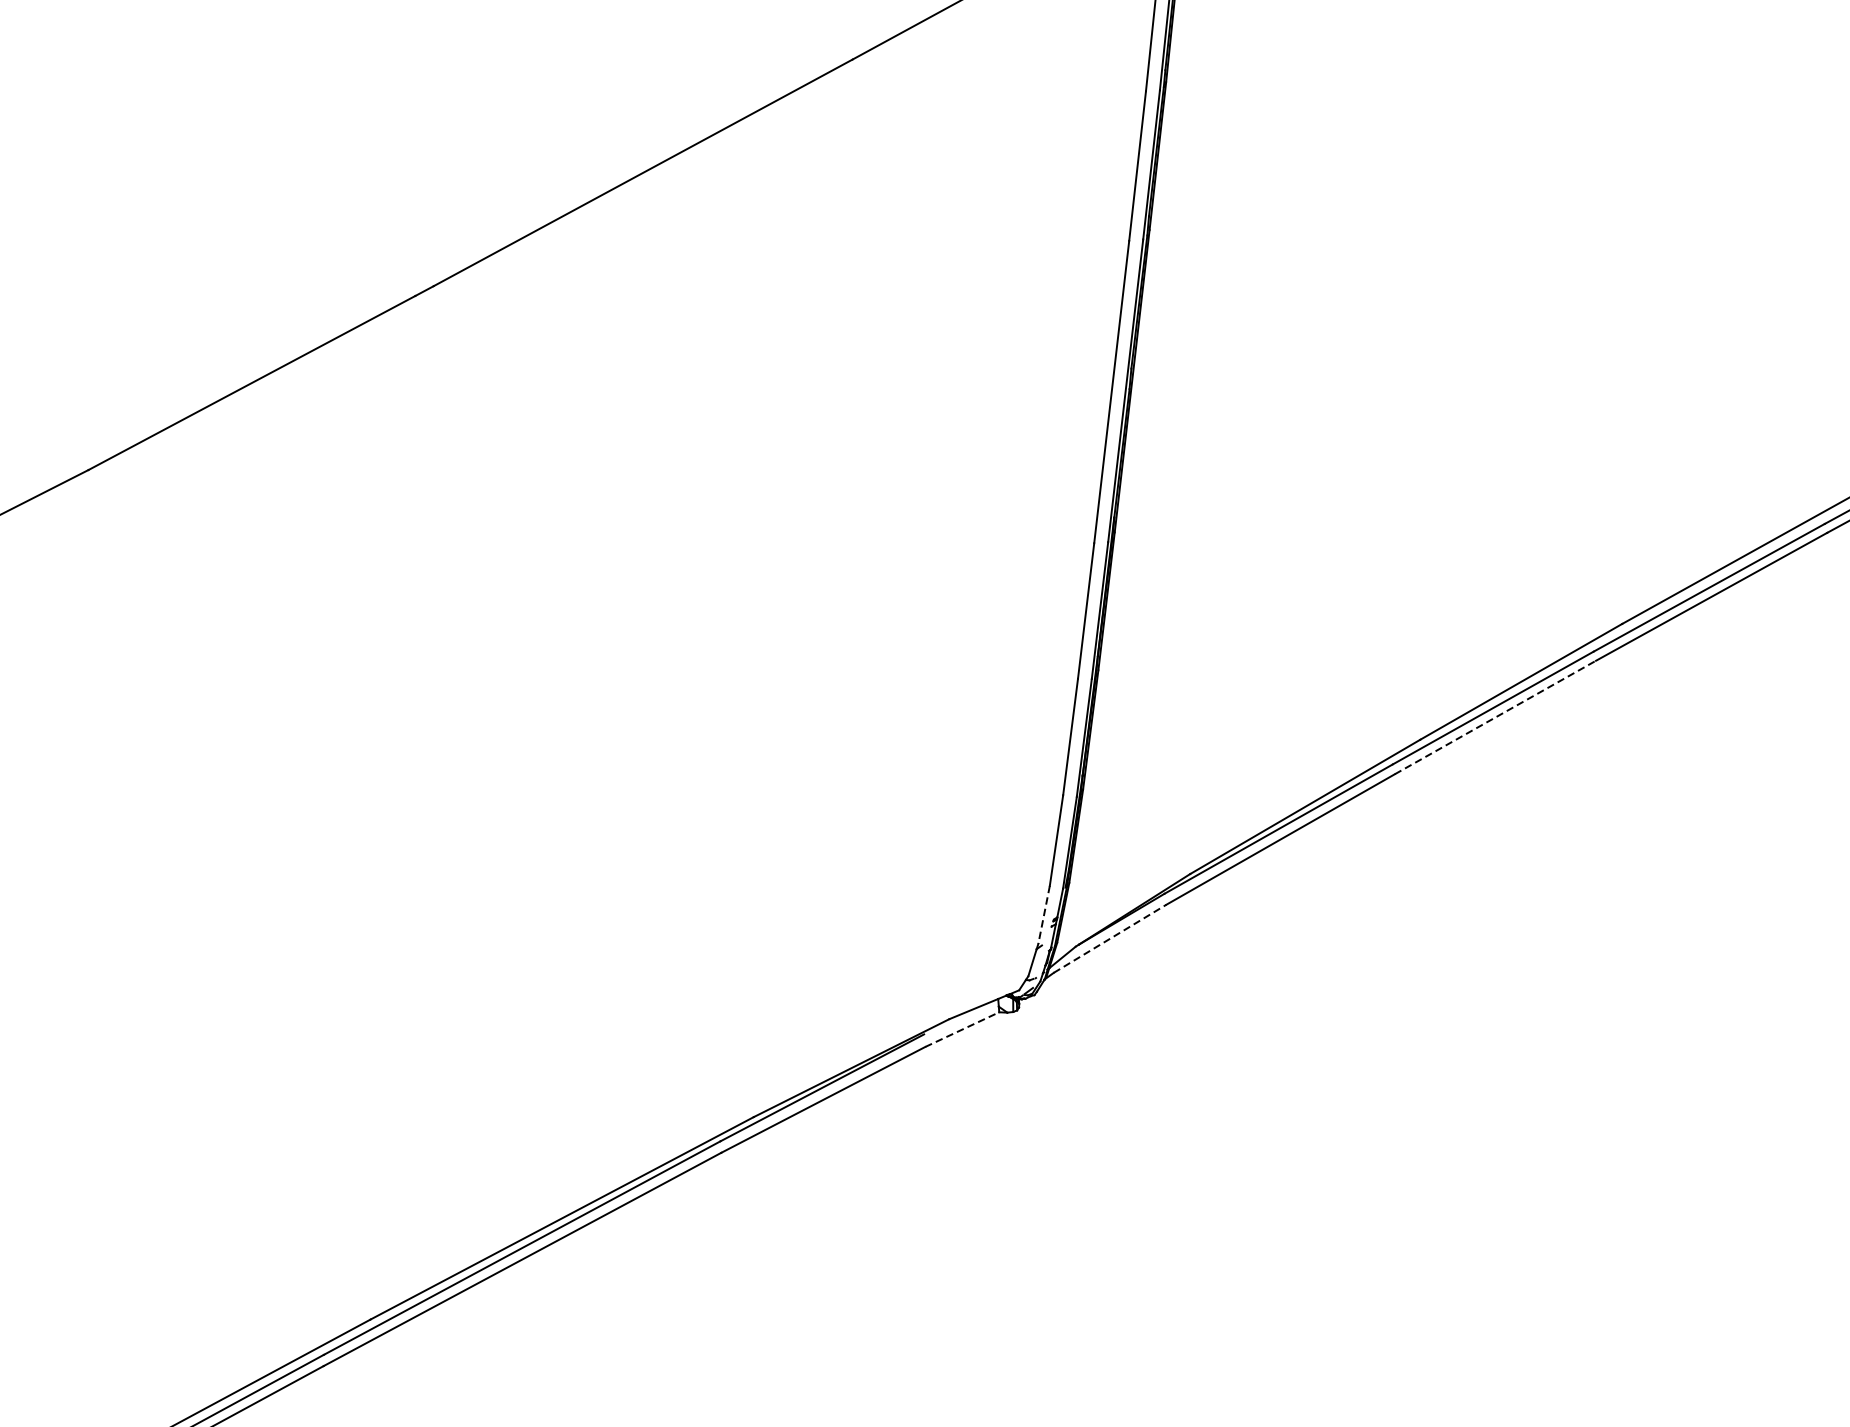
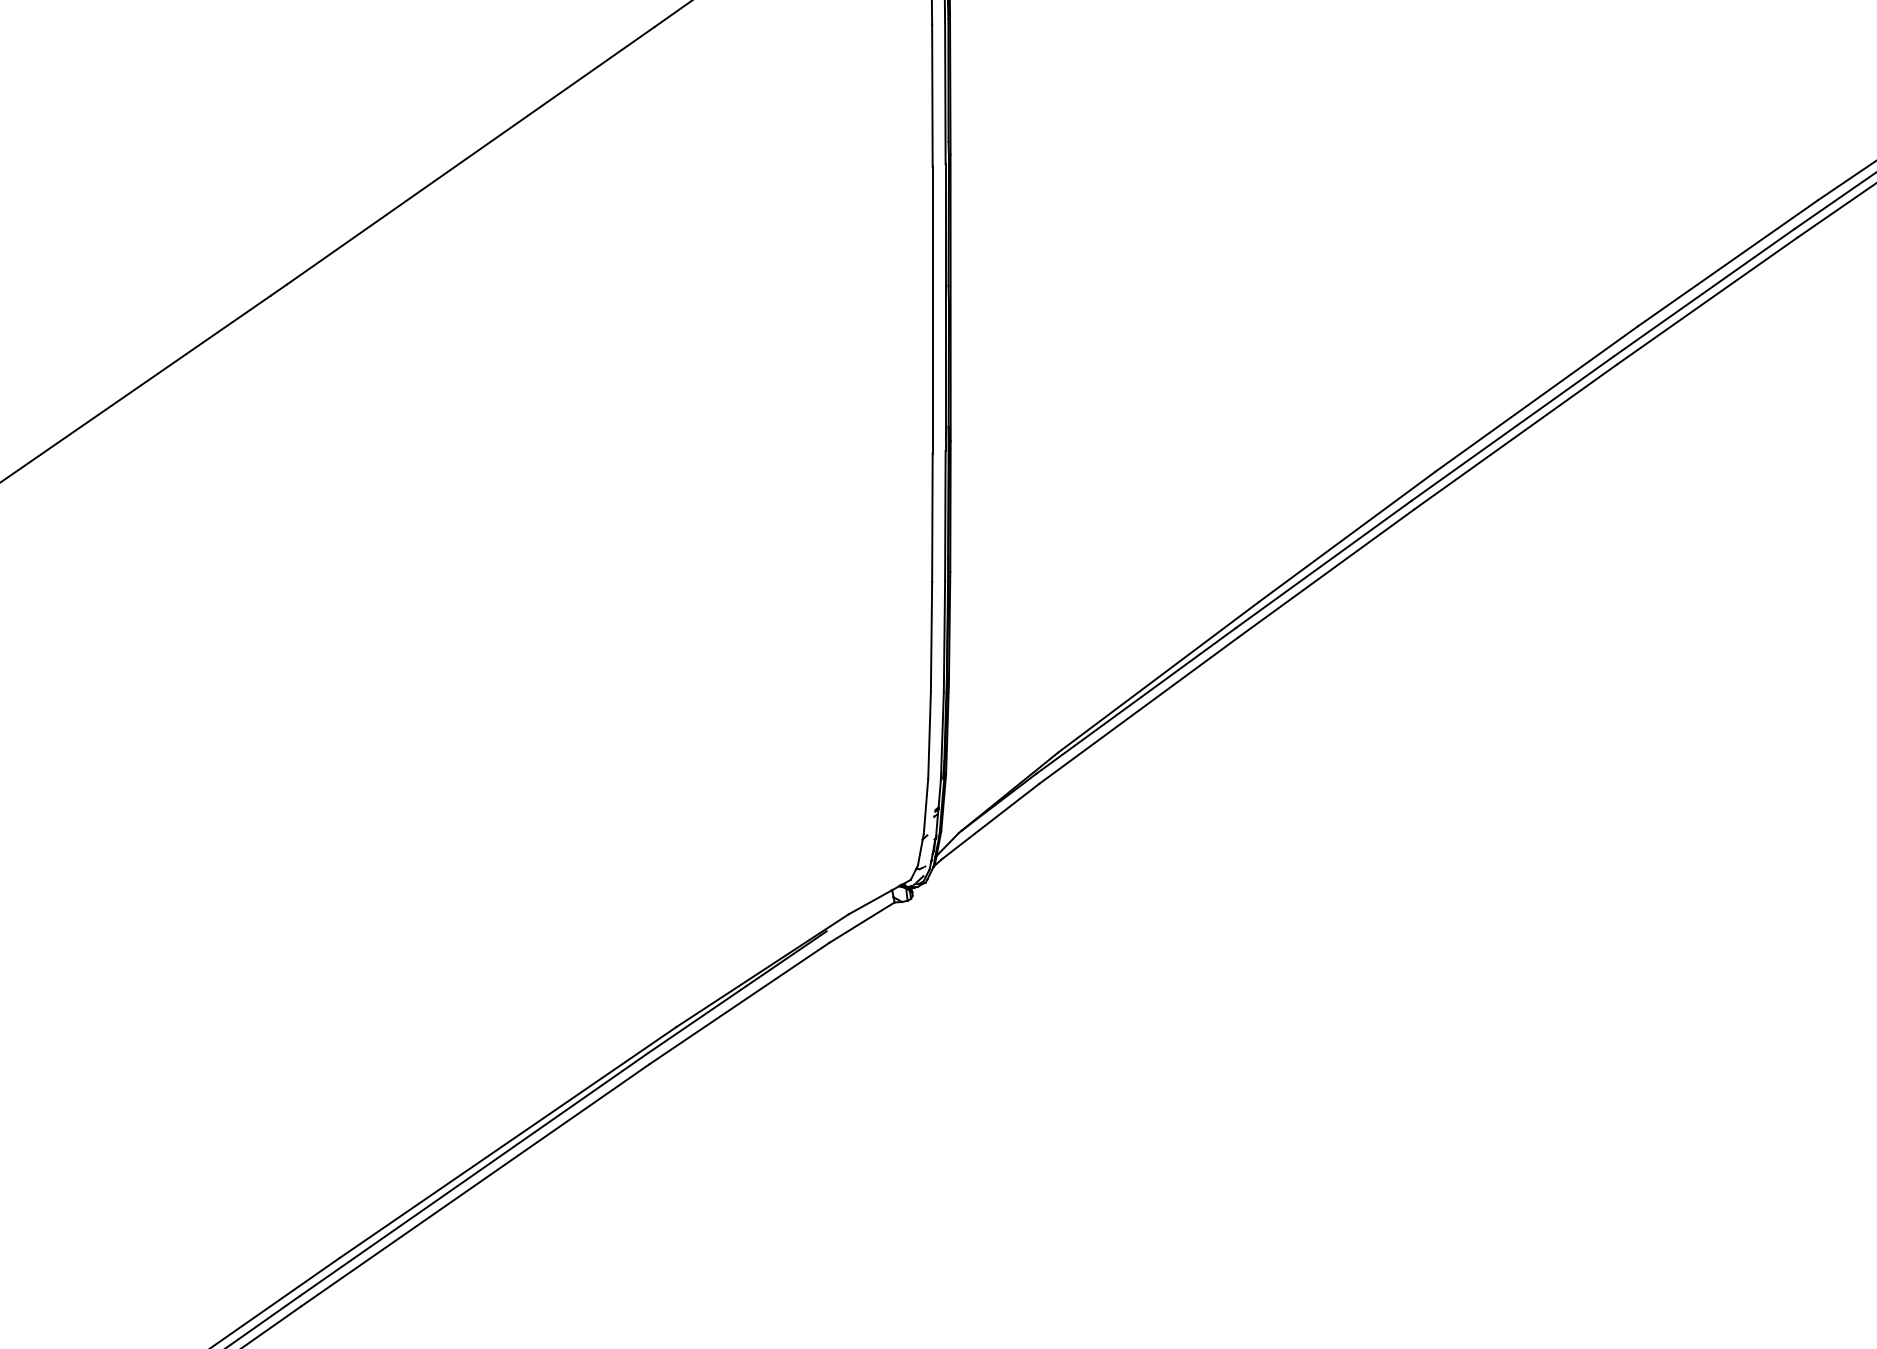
line: (1495, 717) -> (1326, 573), dashed -> solid
line: (1044, 914) -> (926, 806), dashed -> solid
line: (1110, 938) -> (990, 821), dashed -> solid
line: (962, 1029) -> (862, 922), dashed -> solid

